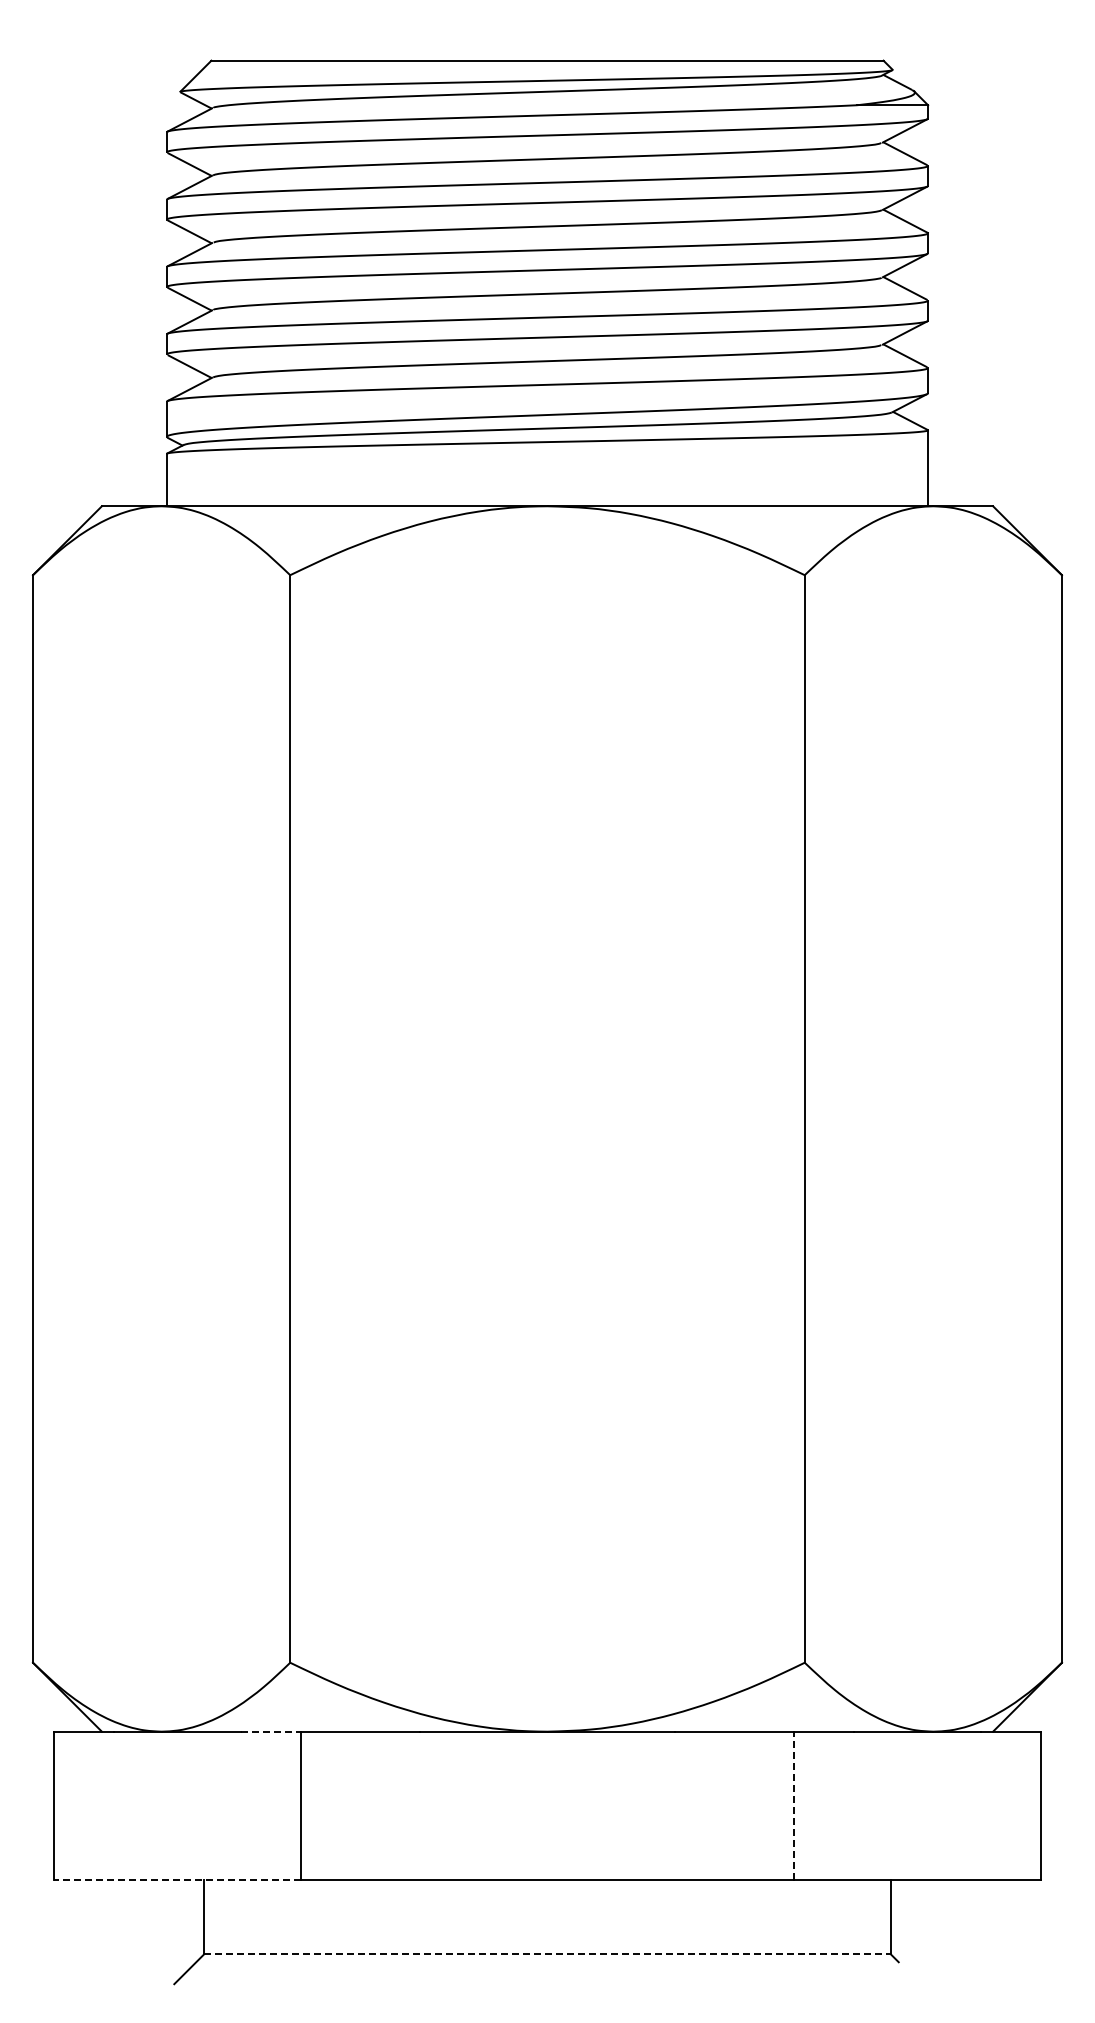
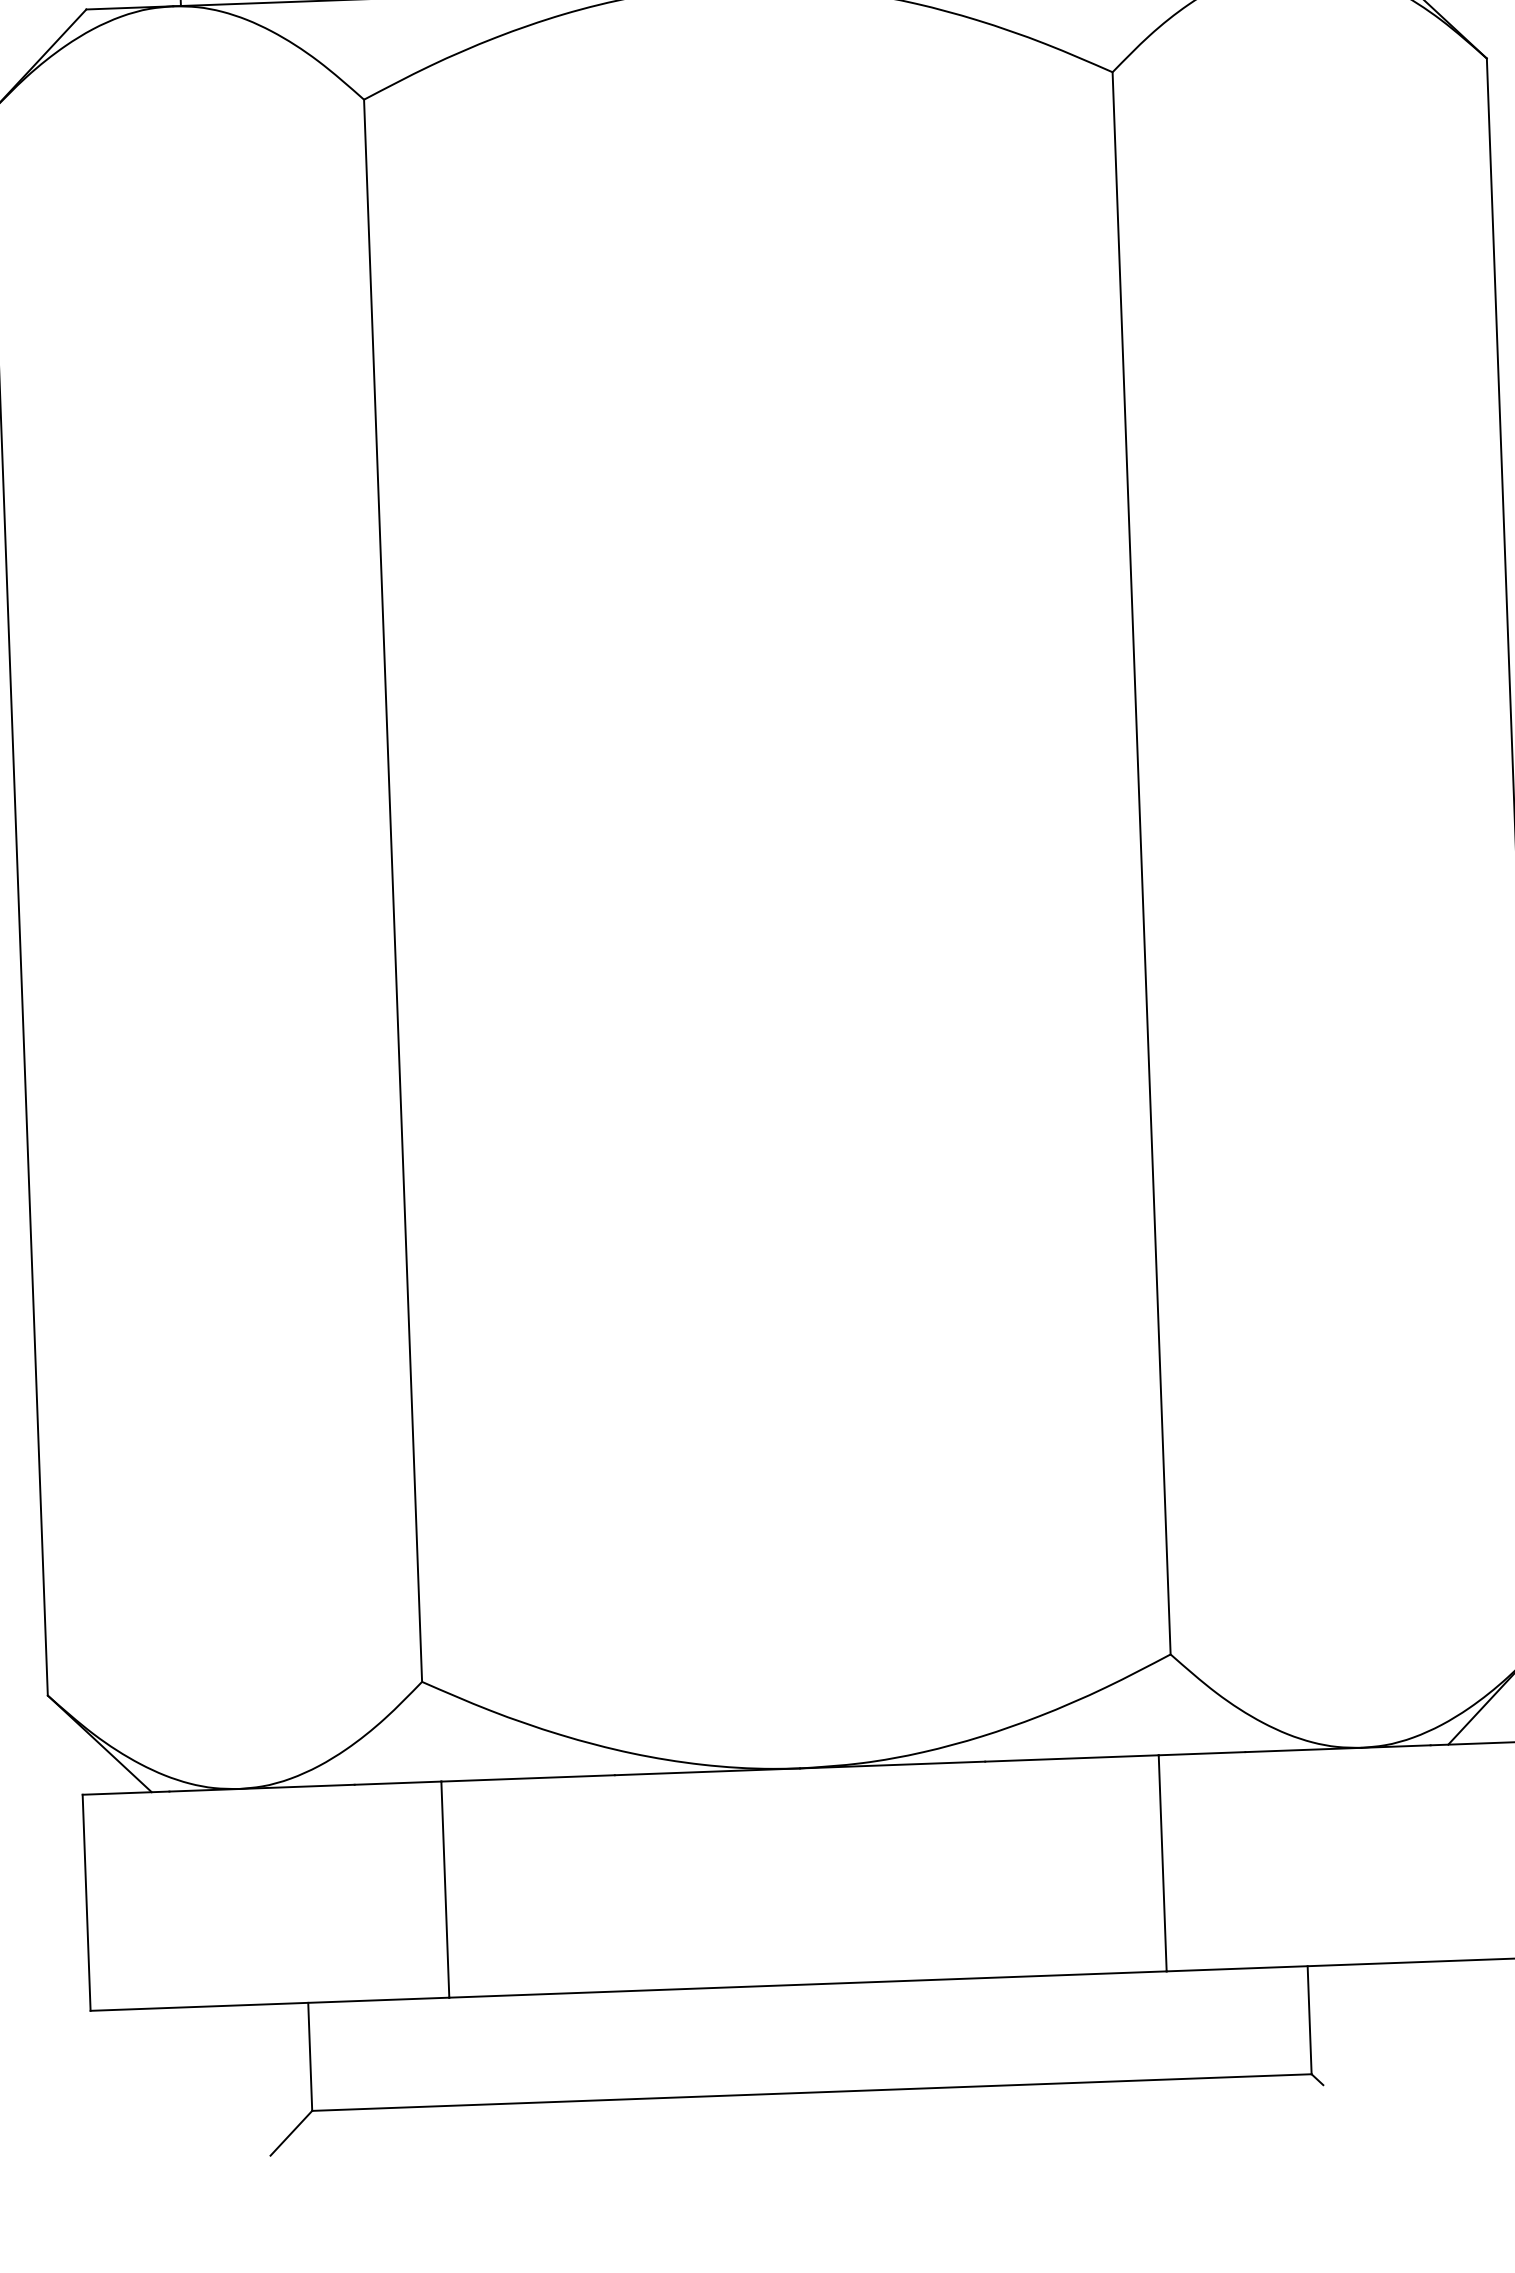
line: (271, 1731) -> (398, 1782), dashed -> solid
line: (794, 1805) -> (1163, 1862), dashed -> solid
line: (177, 1880) -> (269, 2004), dashed -> solid
line: (547, 1954) -> (811, 2092), dashed -> solid

